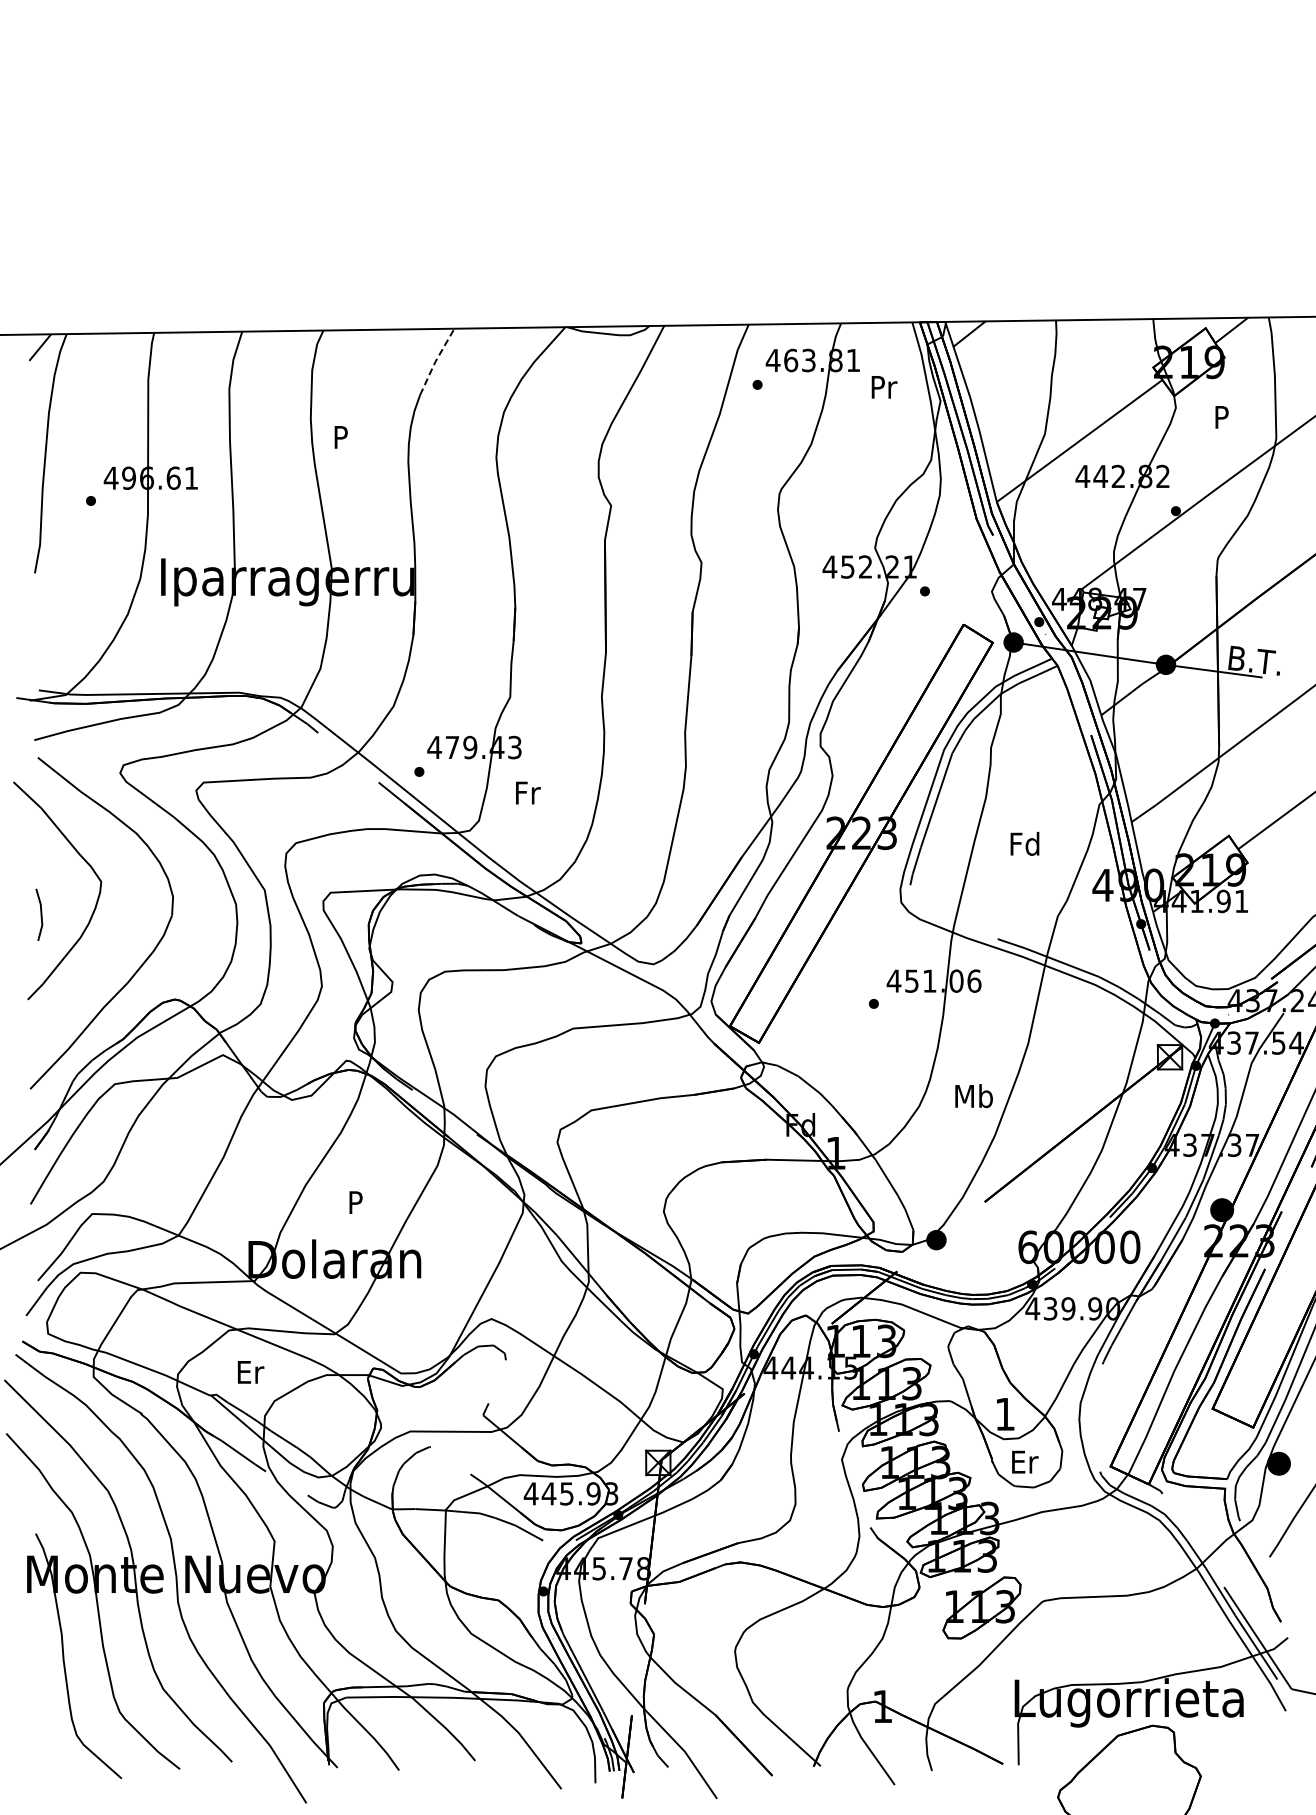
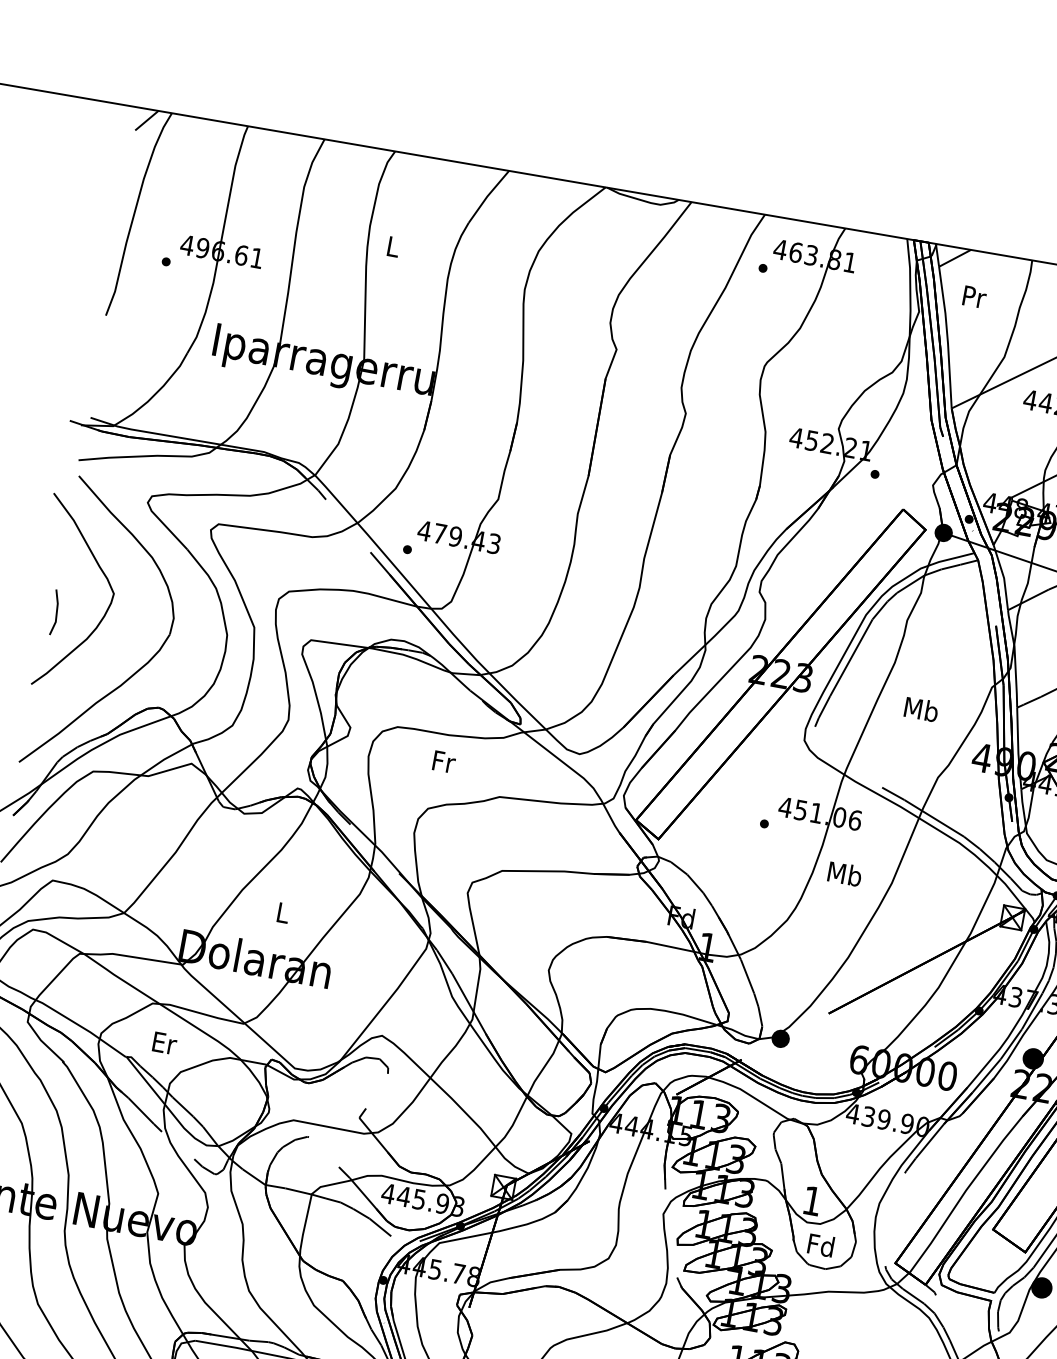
line: (435, 360) -> (487, 195), dashed -> solid
text: (884, 387) -> (974, 297), moved
text: (340, 437) -> (392, 246), P -> L
text: (528, 792) -> (444, 761), moved
text: (1025, 843) -> (921, 709), Fd -> Mb
text: (973, 1096) -> (844, 874), moved
text: (355, 1202) -> (282, 912), P -> L
text: (1023, 1461) -> (820, 1244), Er -> Fd

